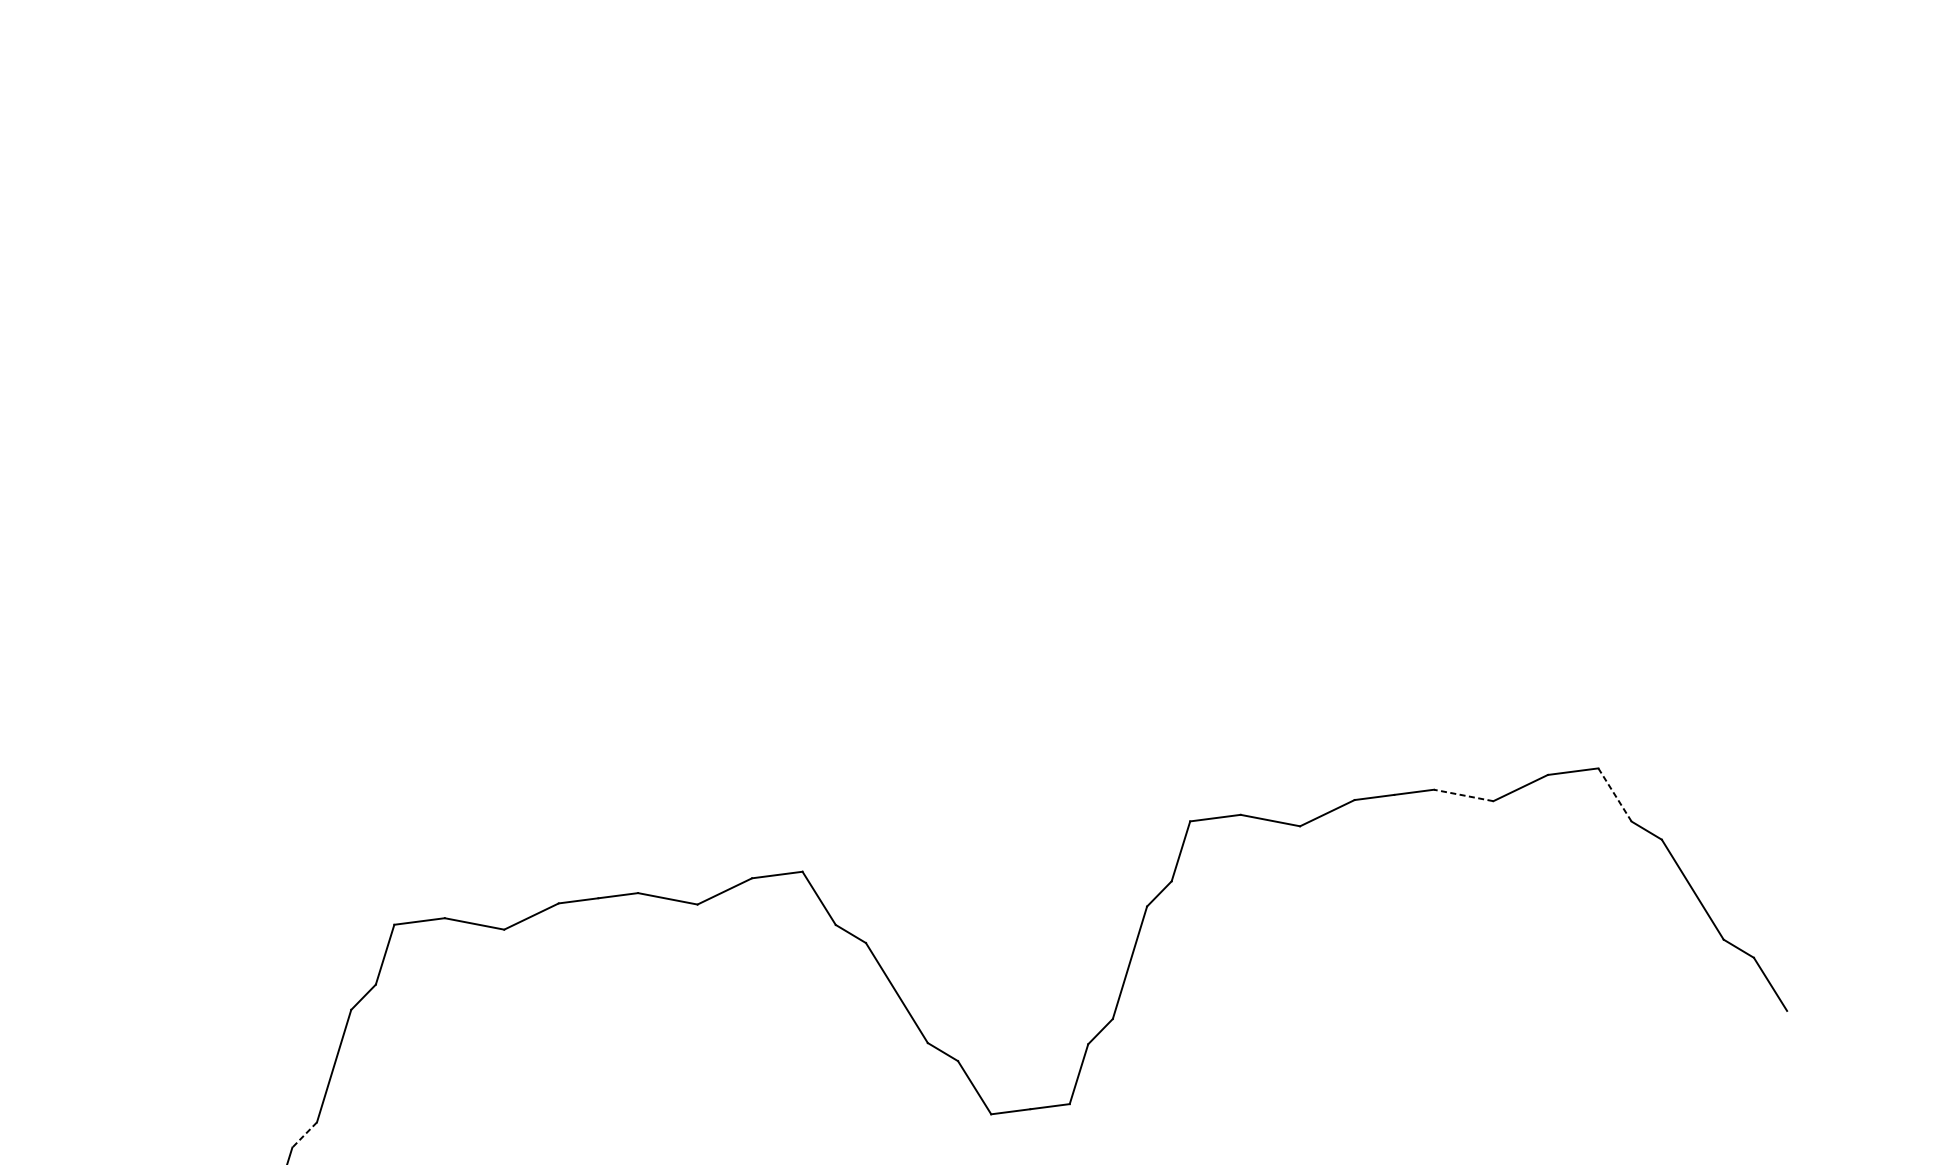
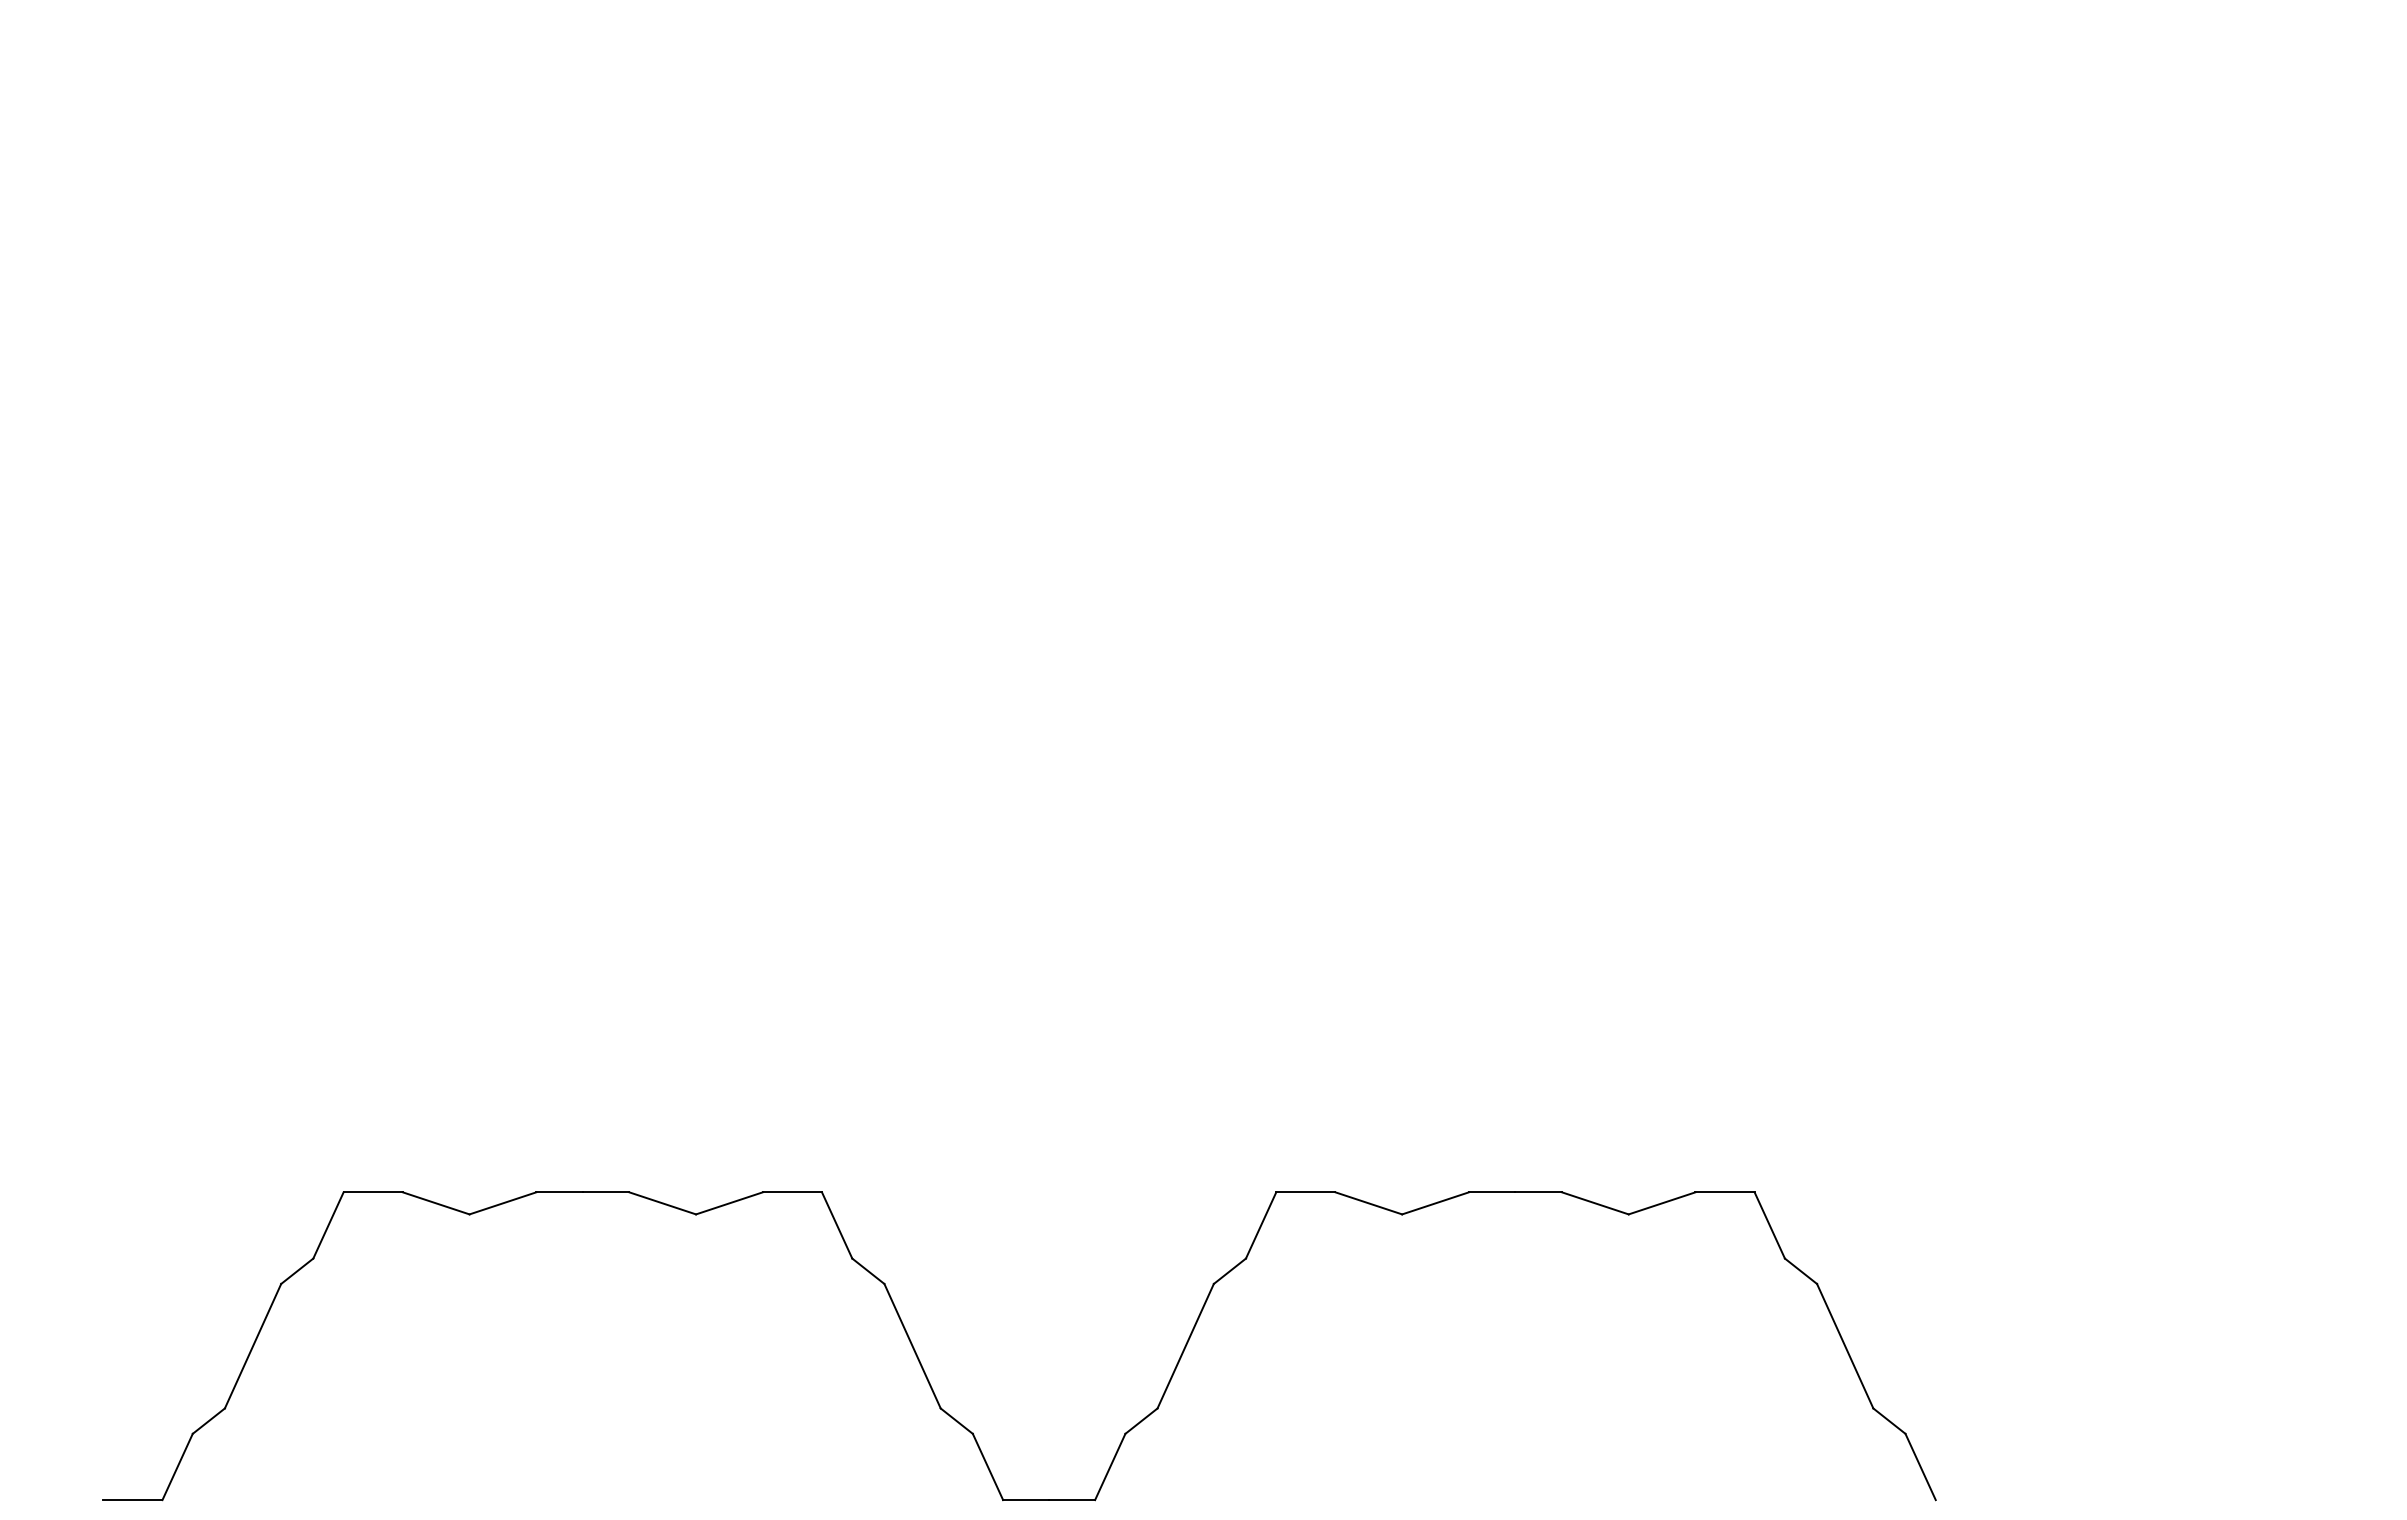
line: (1614, 794) -> (1769, 1224), dashed -> solid
line: (1463, 795) -> (1594, 1203), dashed -> solid
line: (304, 1135) -> (208, 1421), dashed -> solid

